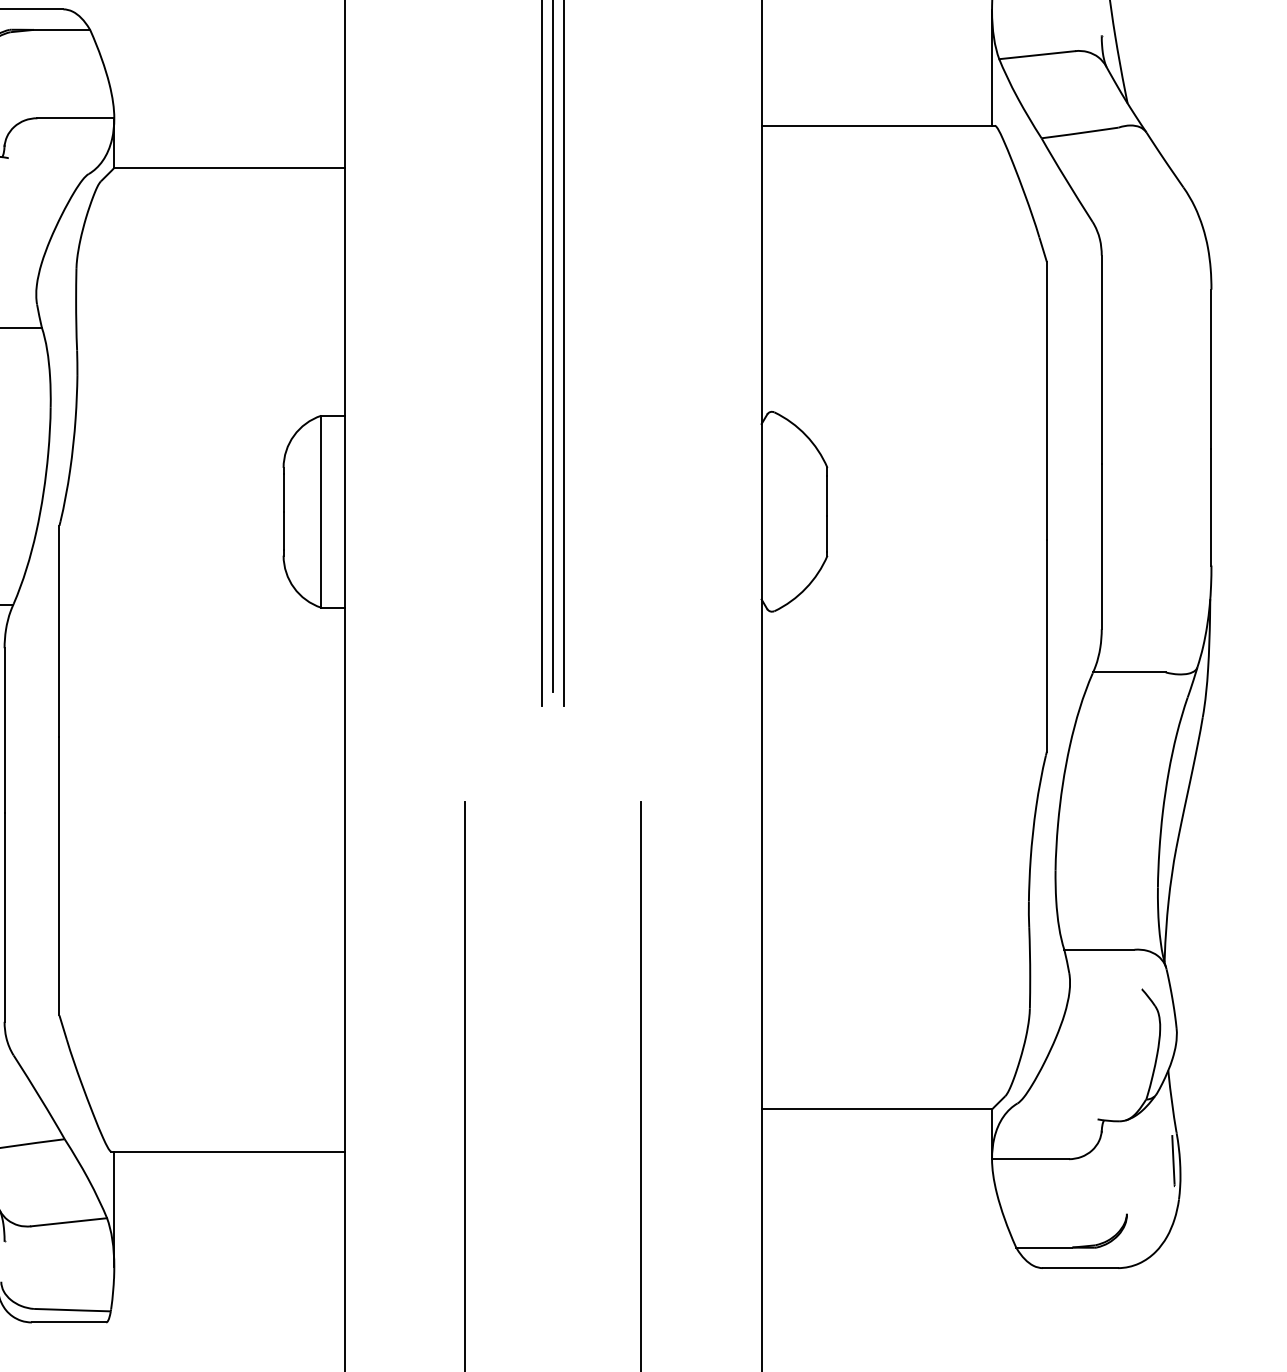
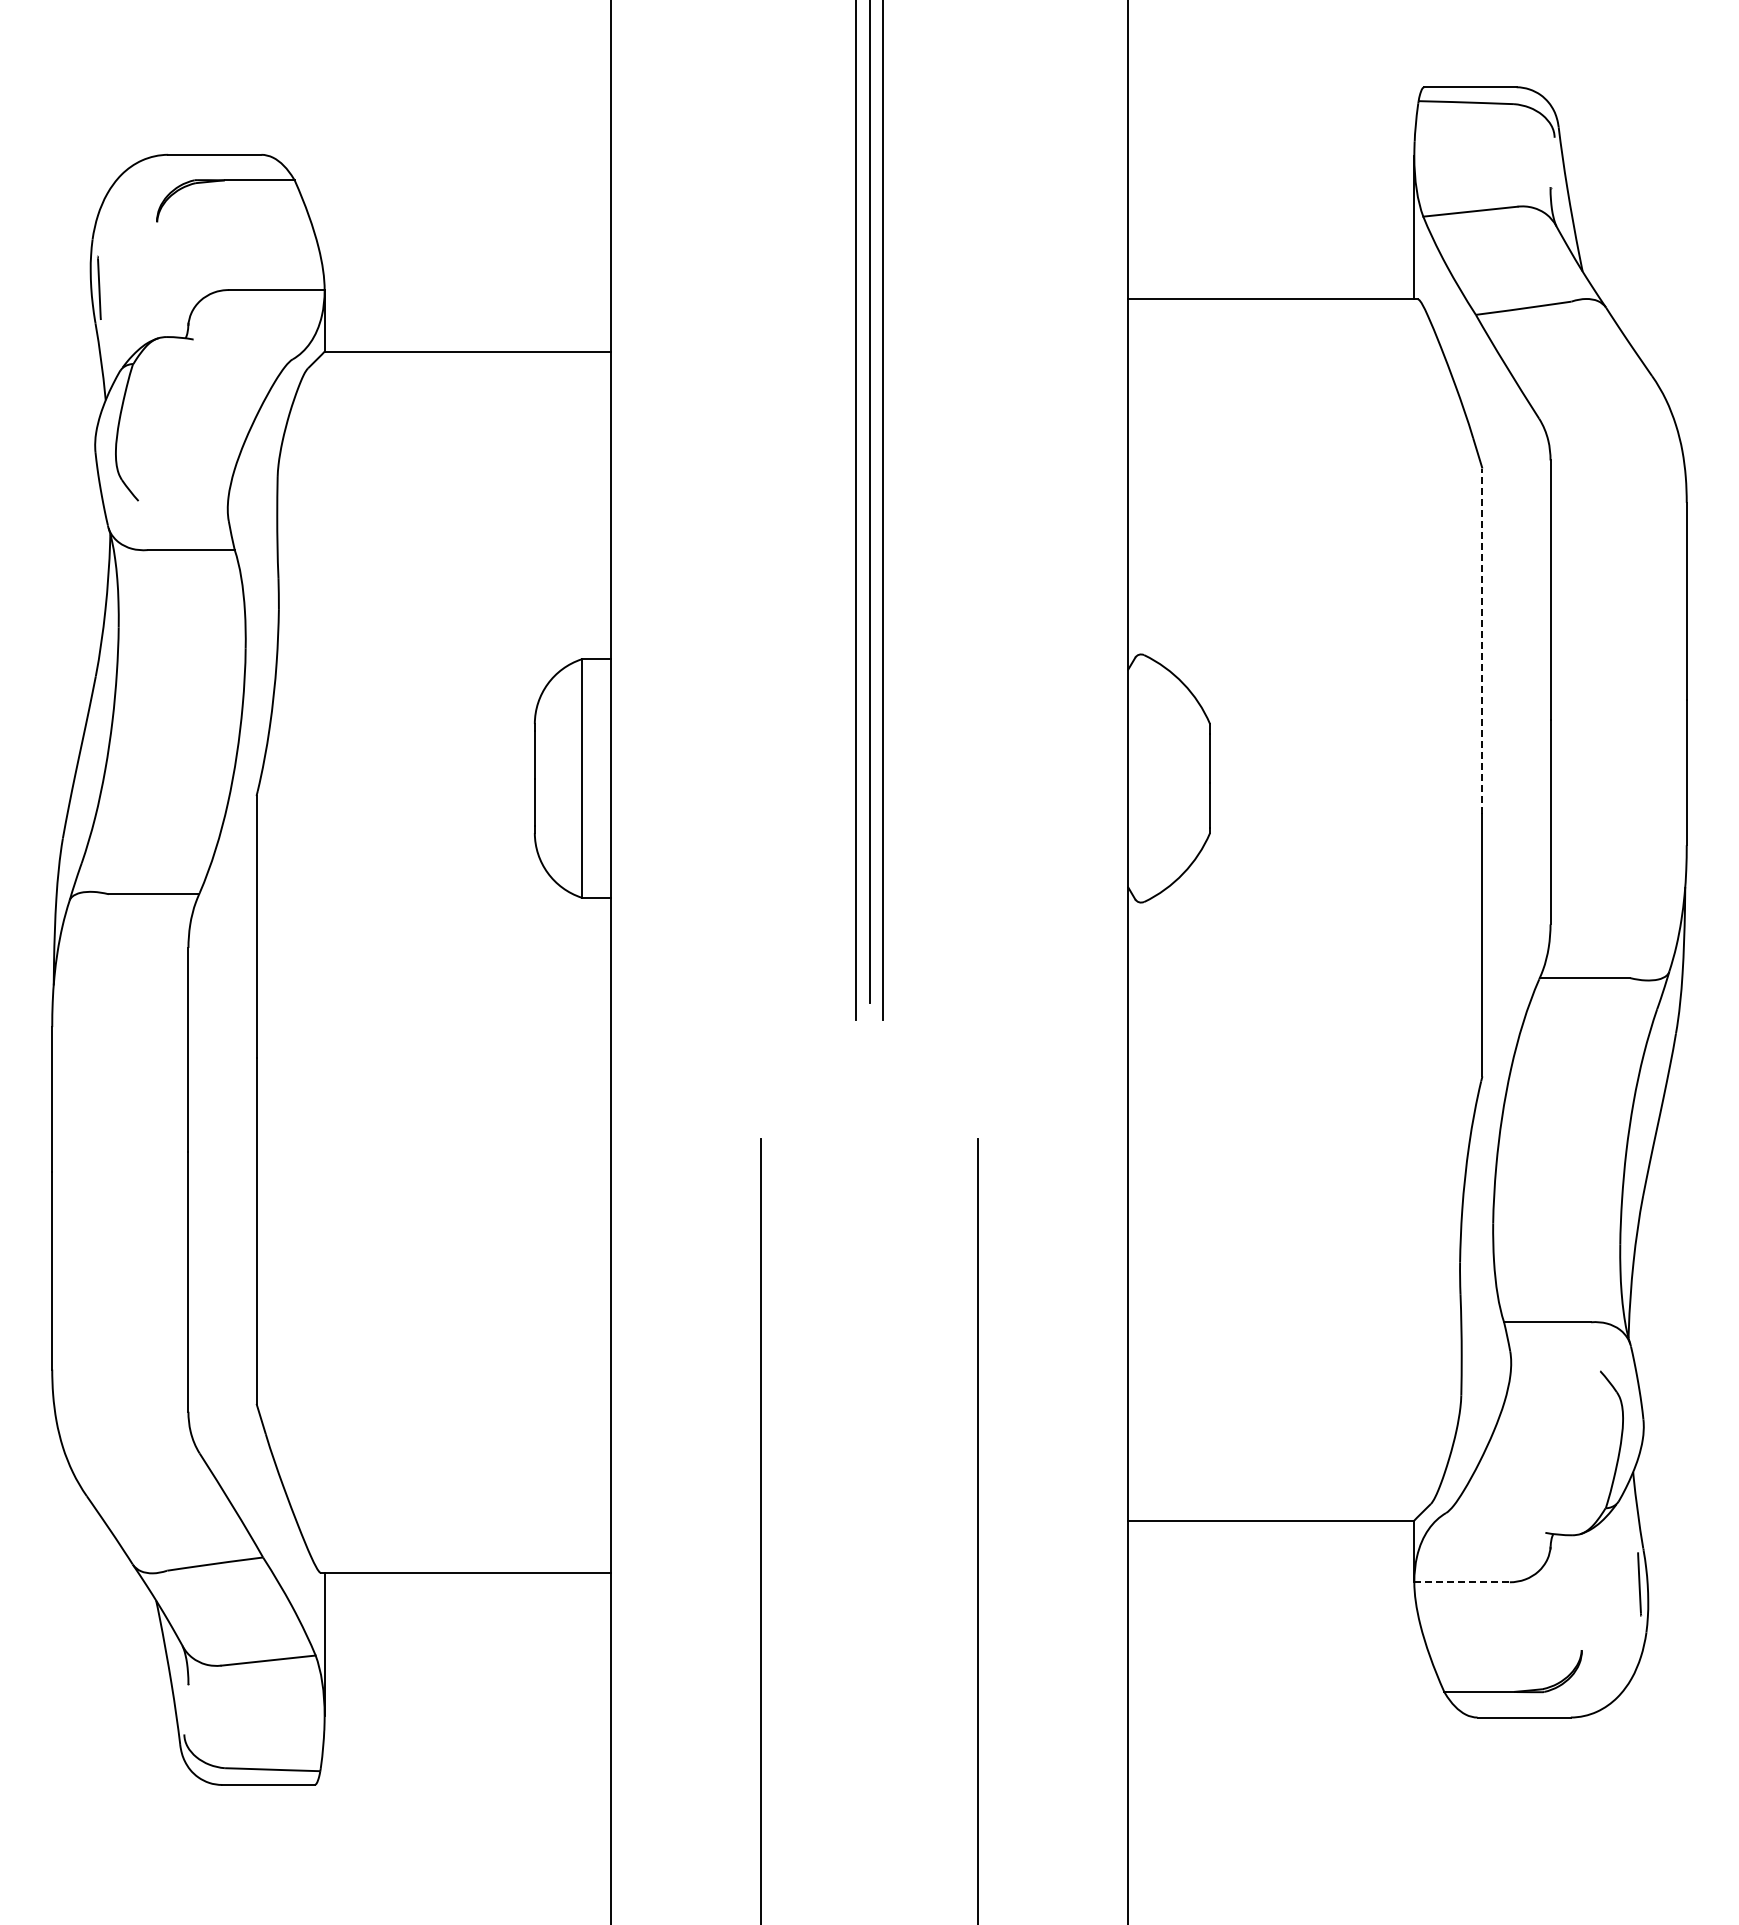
line: (1046, 401) -> (1482, 641), solid -> dashed
line: (1030, 1159) -> (1462, 1582), solid -> dashed

